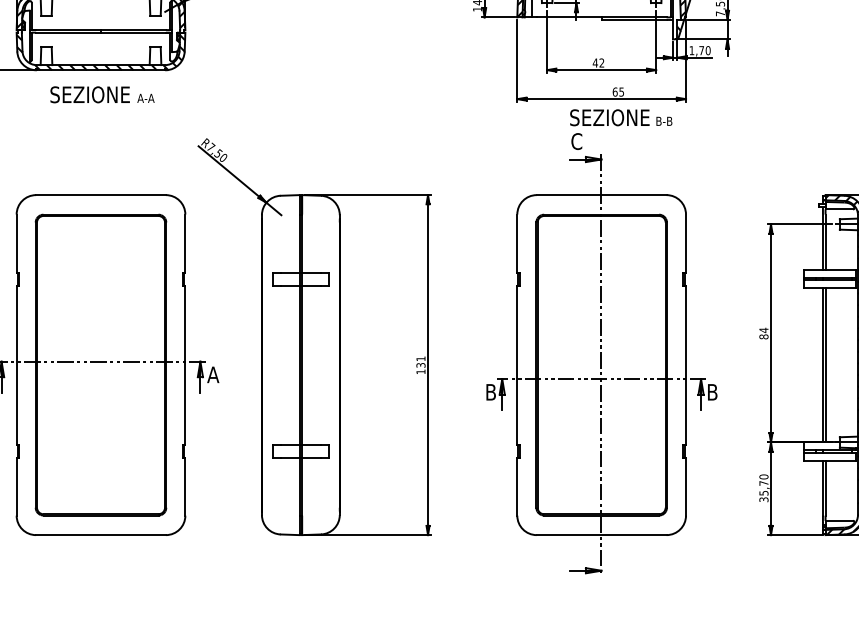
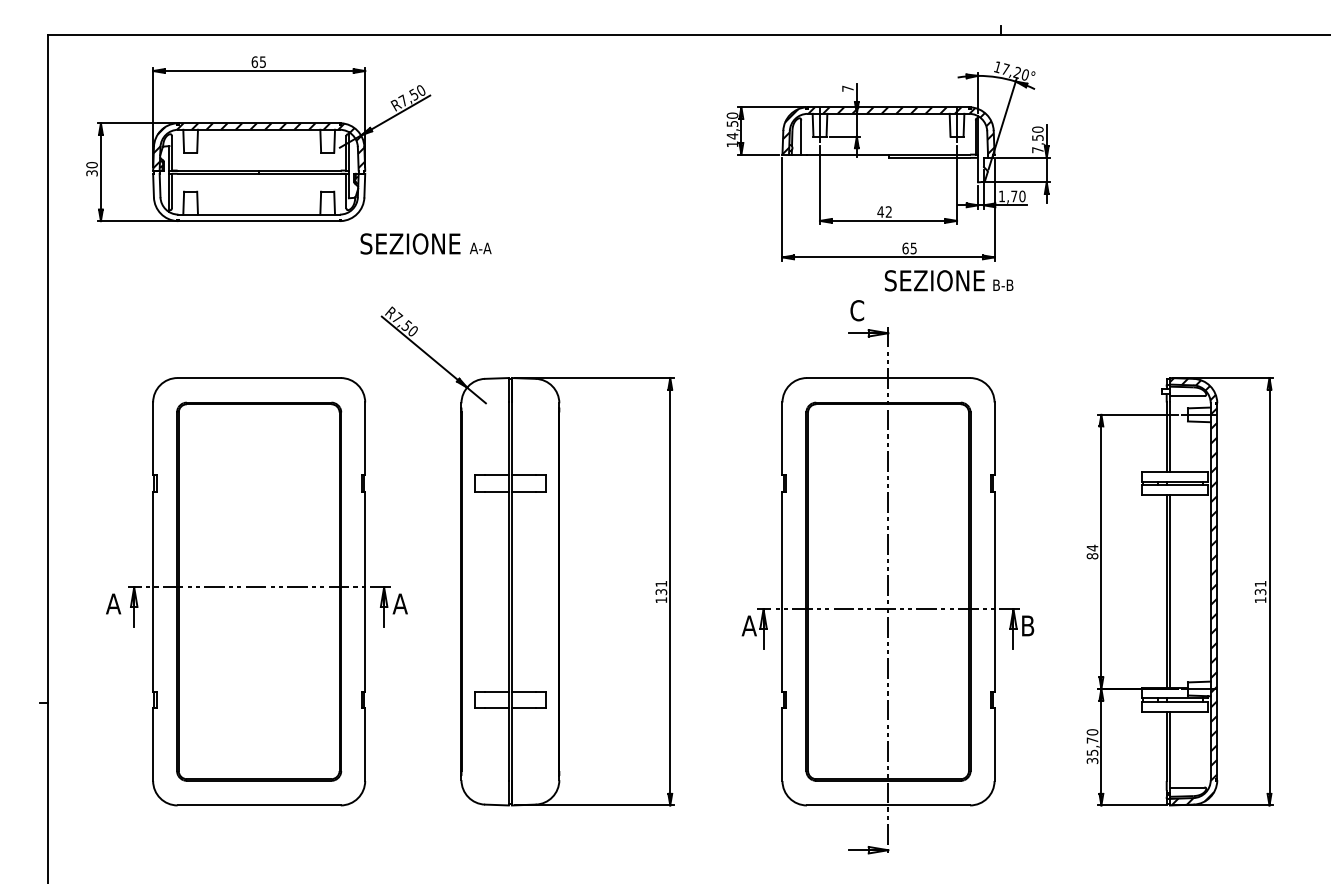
hatch: (100, 52) -> (258, 198), removed
text: (102, 94) -> (425, 243), moved
text: (621, 117) -> (949, 280), moved
text: (490, 391) -> (748, 625), B -> A

